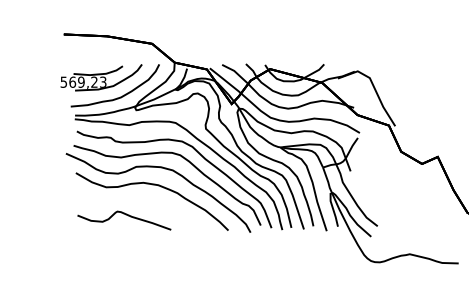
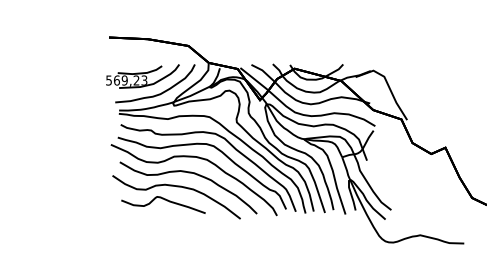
curve: (138, 201) -> (176, 187), added

